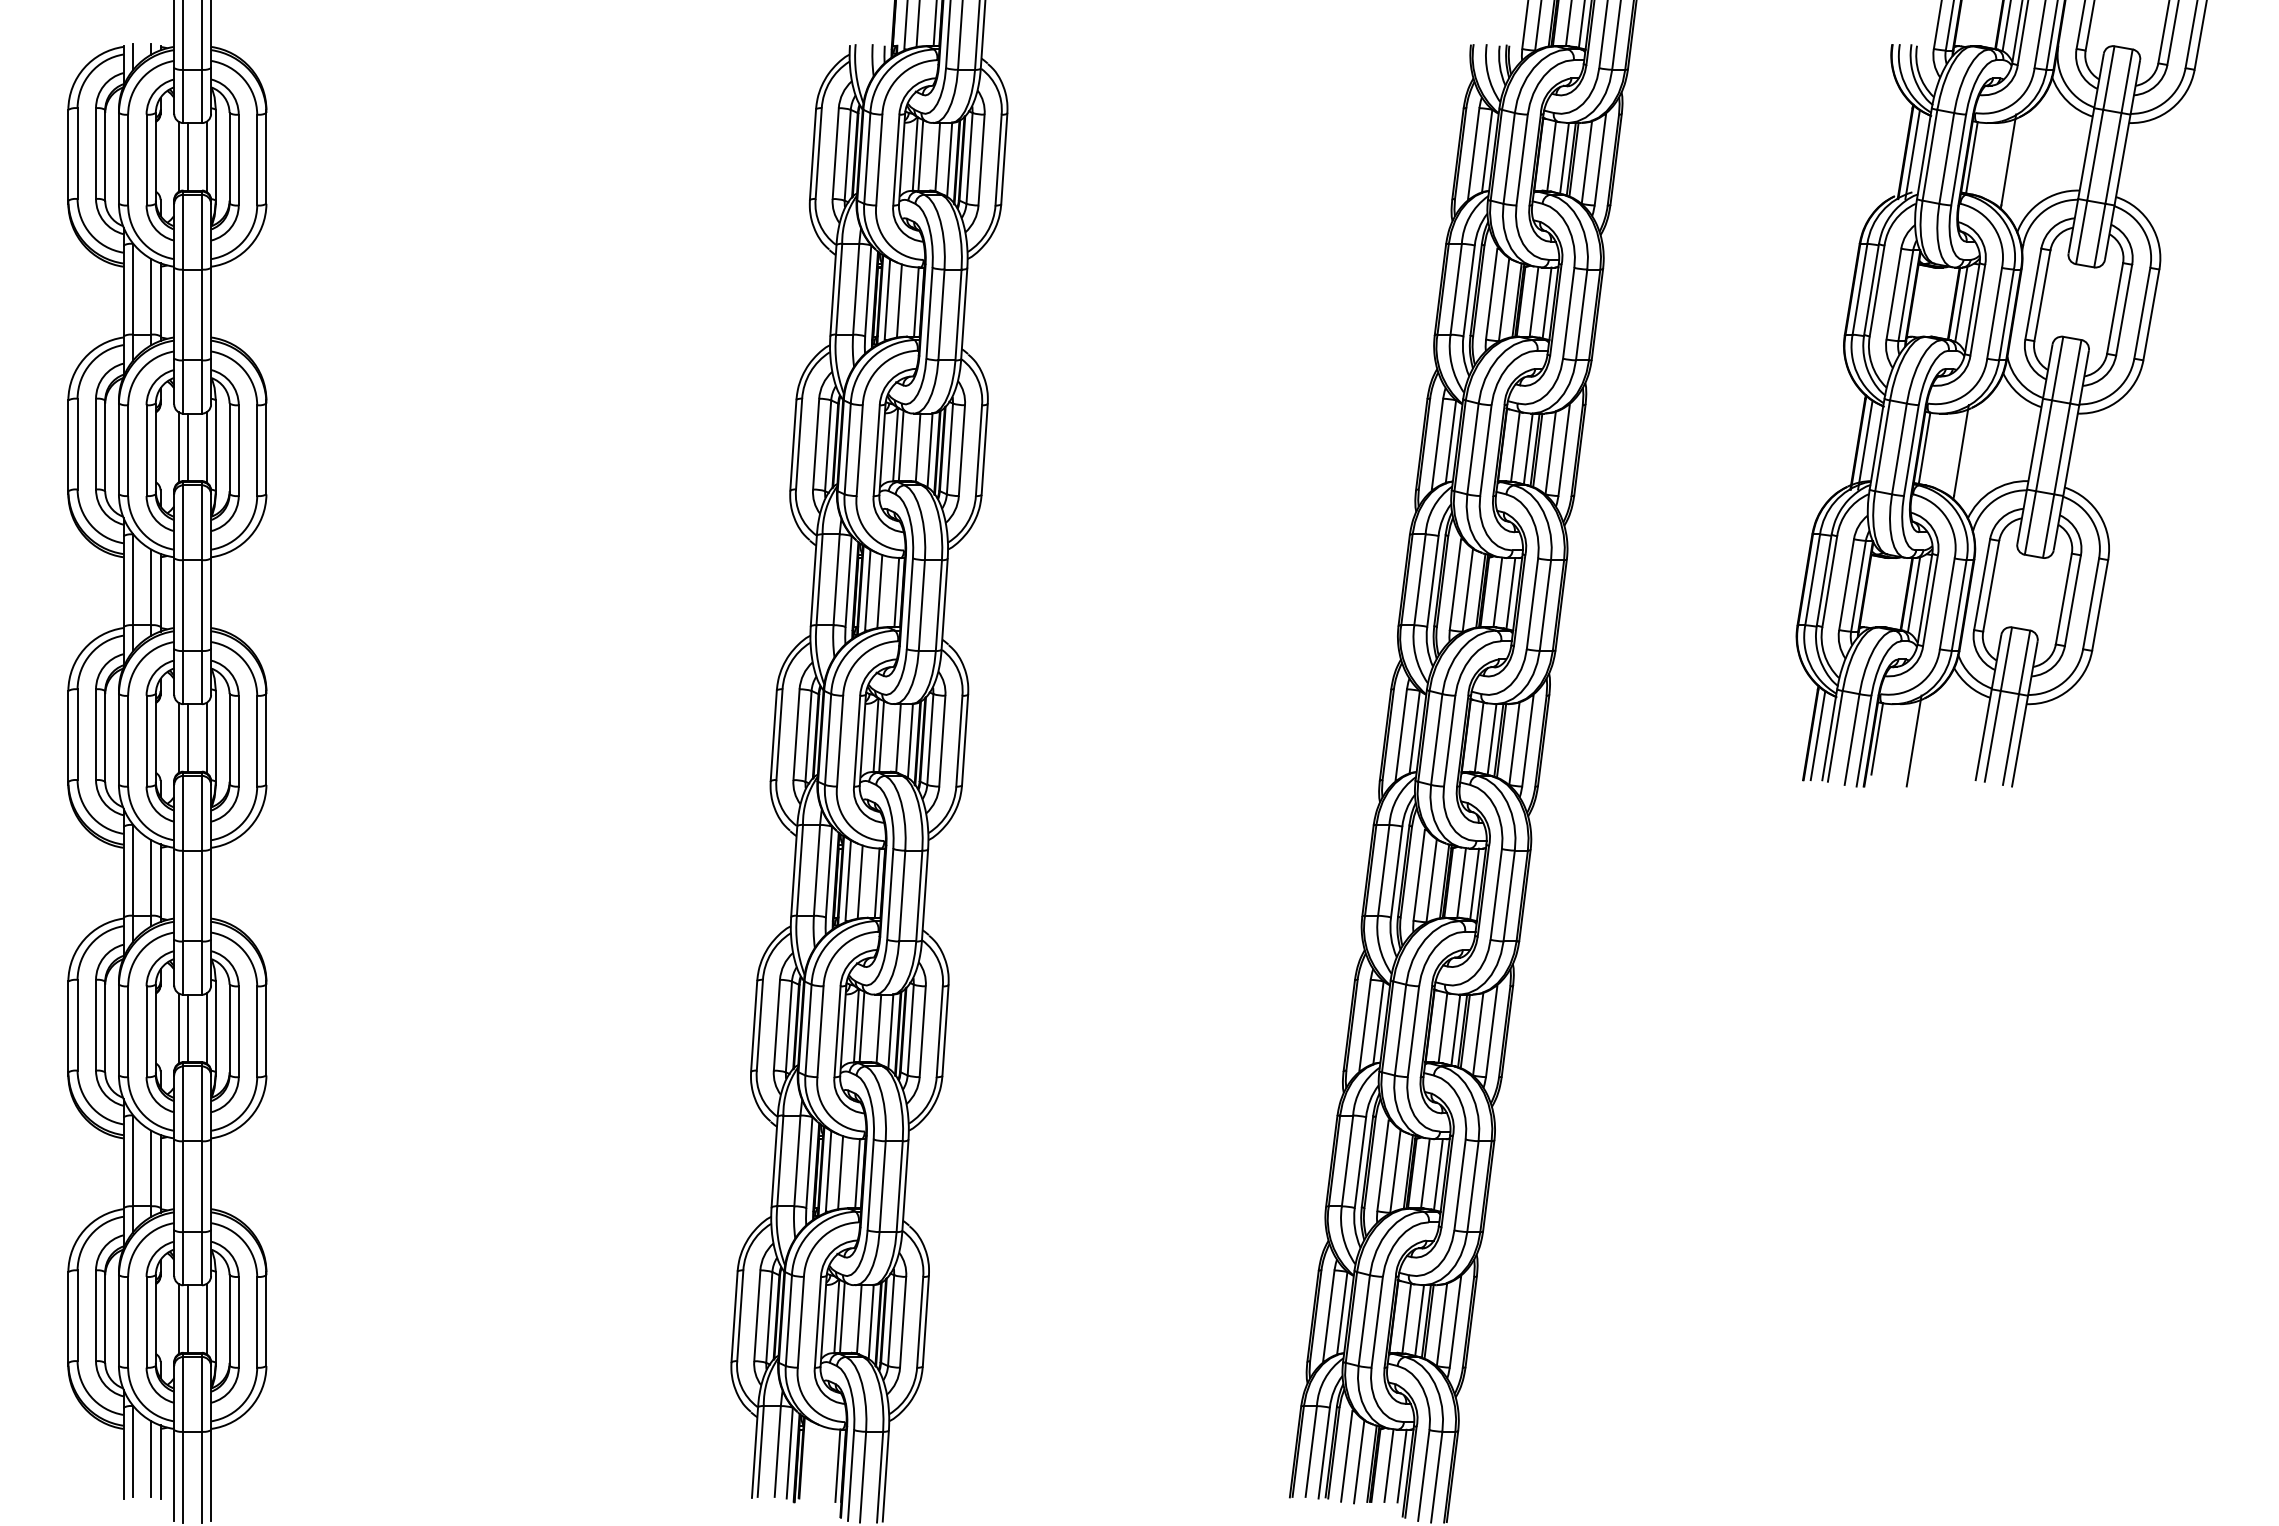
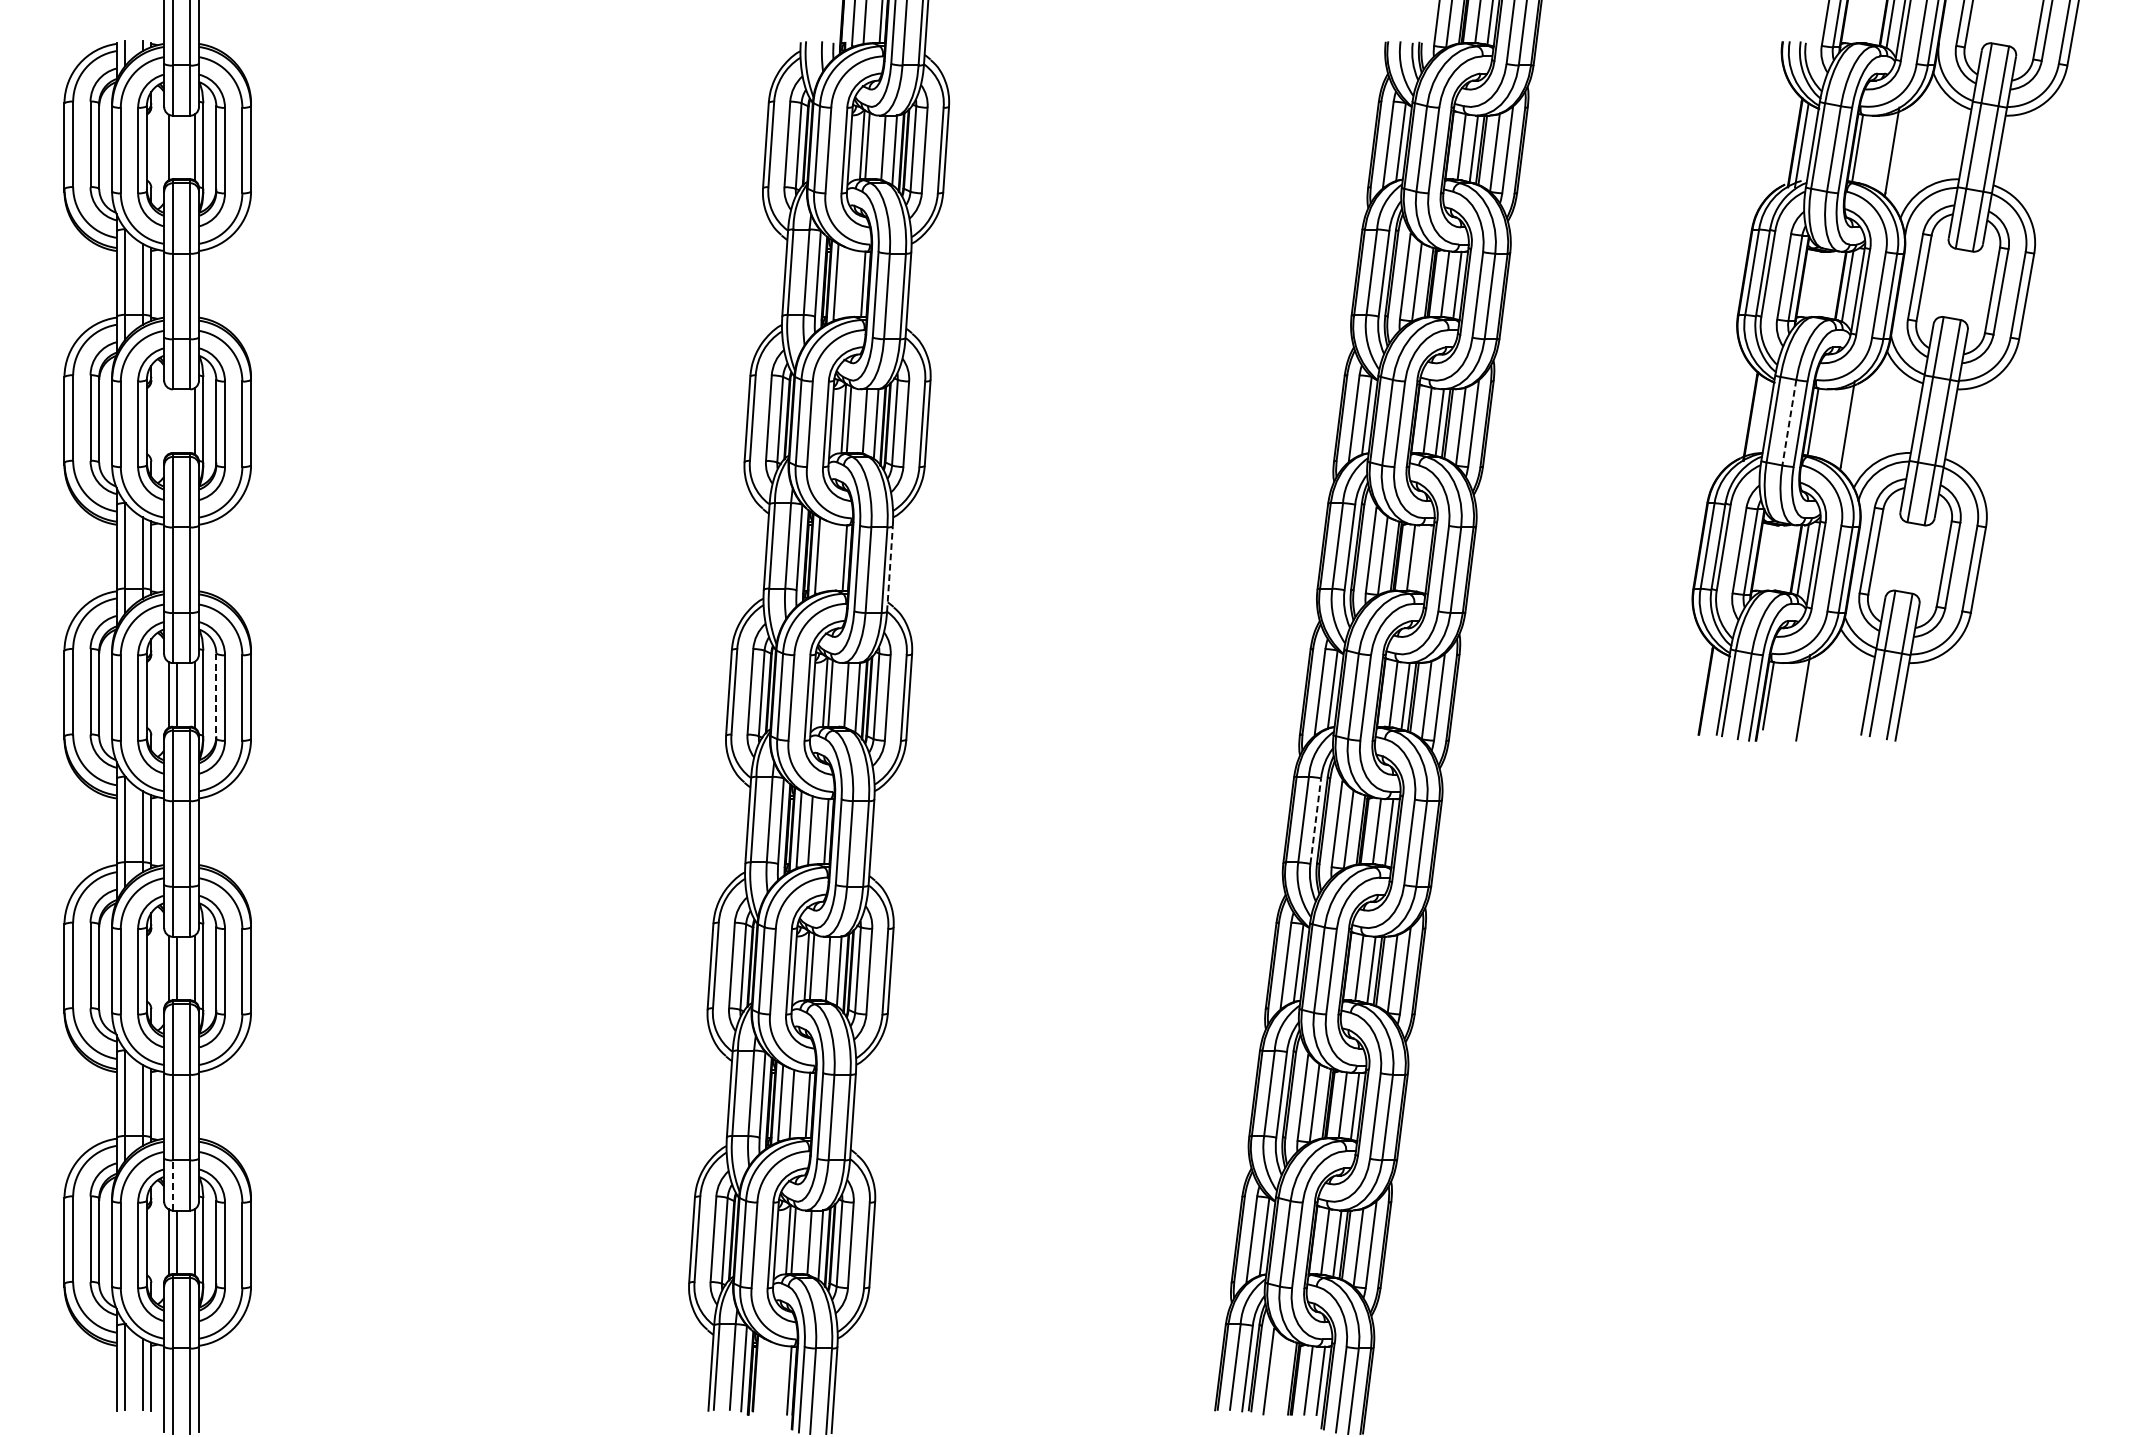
line: (188, 156) -> (177, 147), removed
line: (898, 300) -> (846, 282), removed
line: (1865, 444) -> (1757, 418), removed
line: (179, 447) -> (169, 421), removed
line: (188, 447) -> (177, 421), removed
line: (1899, 448) -> (1789, 422), solid -> dashed
line: (879, 591) -> (828, 556), removed
line: (1510, 593) -> (1422, 558), removed
line: (944, 604) -> (889, 569), solid -> dashed
line: (1817, 735) -> (1712, 692), removed
line: (229, 740) -> (216, 697), solid -> dashed
line: (1396, 872) -> (1315, 821), solid -> dashed
line: (183, 1258) -> (172, 1185), solid -> dashed
line: (1359, 1461) -> (1280, 1376), removed

